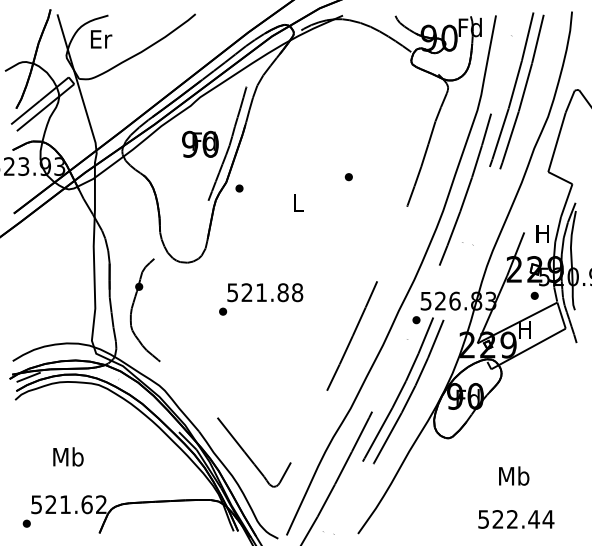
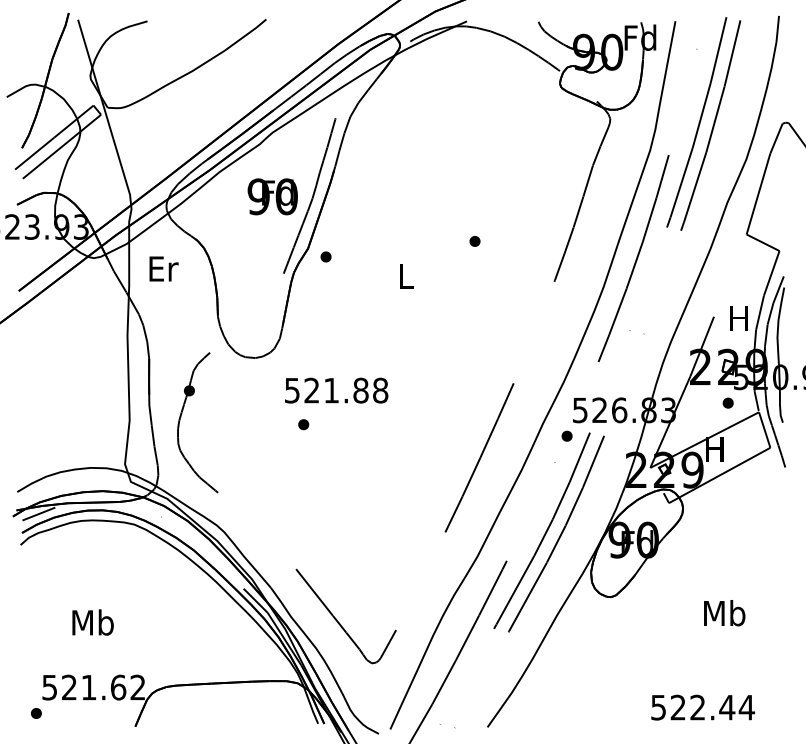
text: (101, 39) -> (163, 269), moved
text: (265, 292) -> (336, 390), moved
text: (514, 475) -> (725, 612), moved

